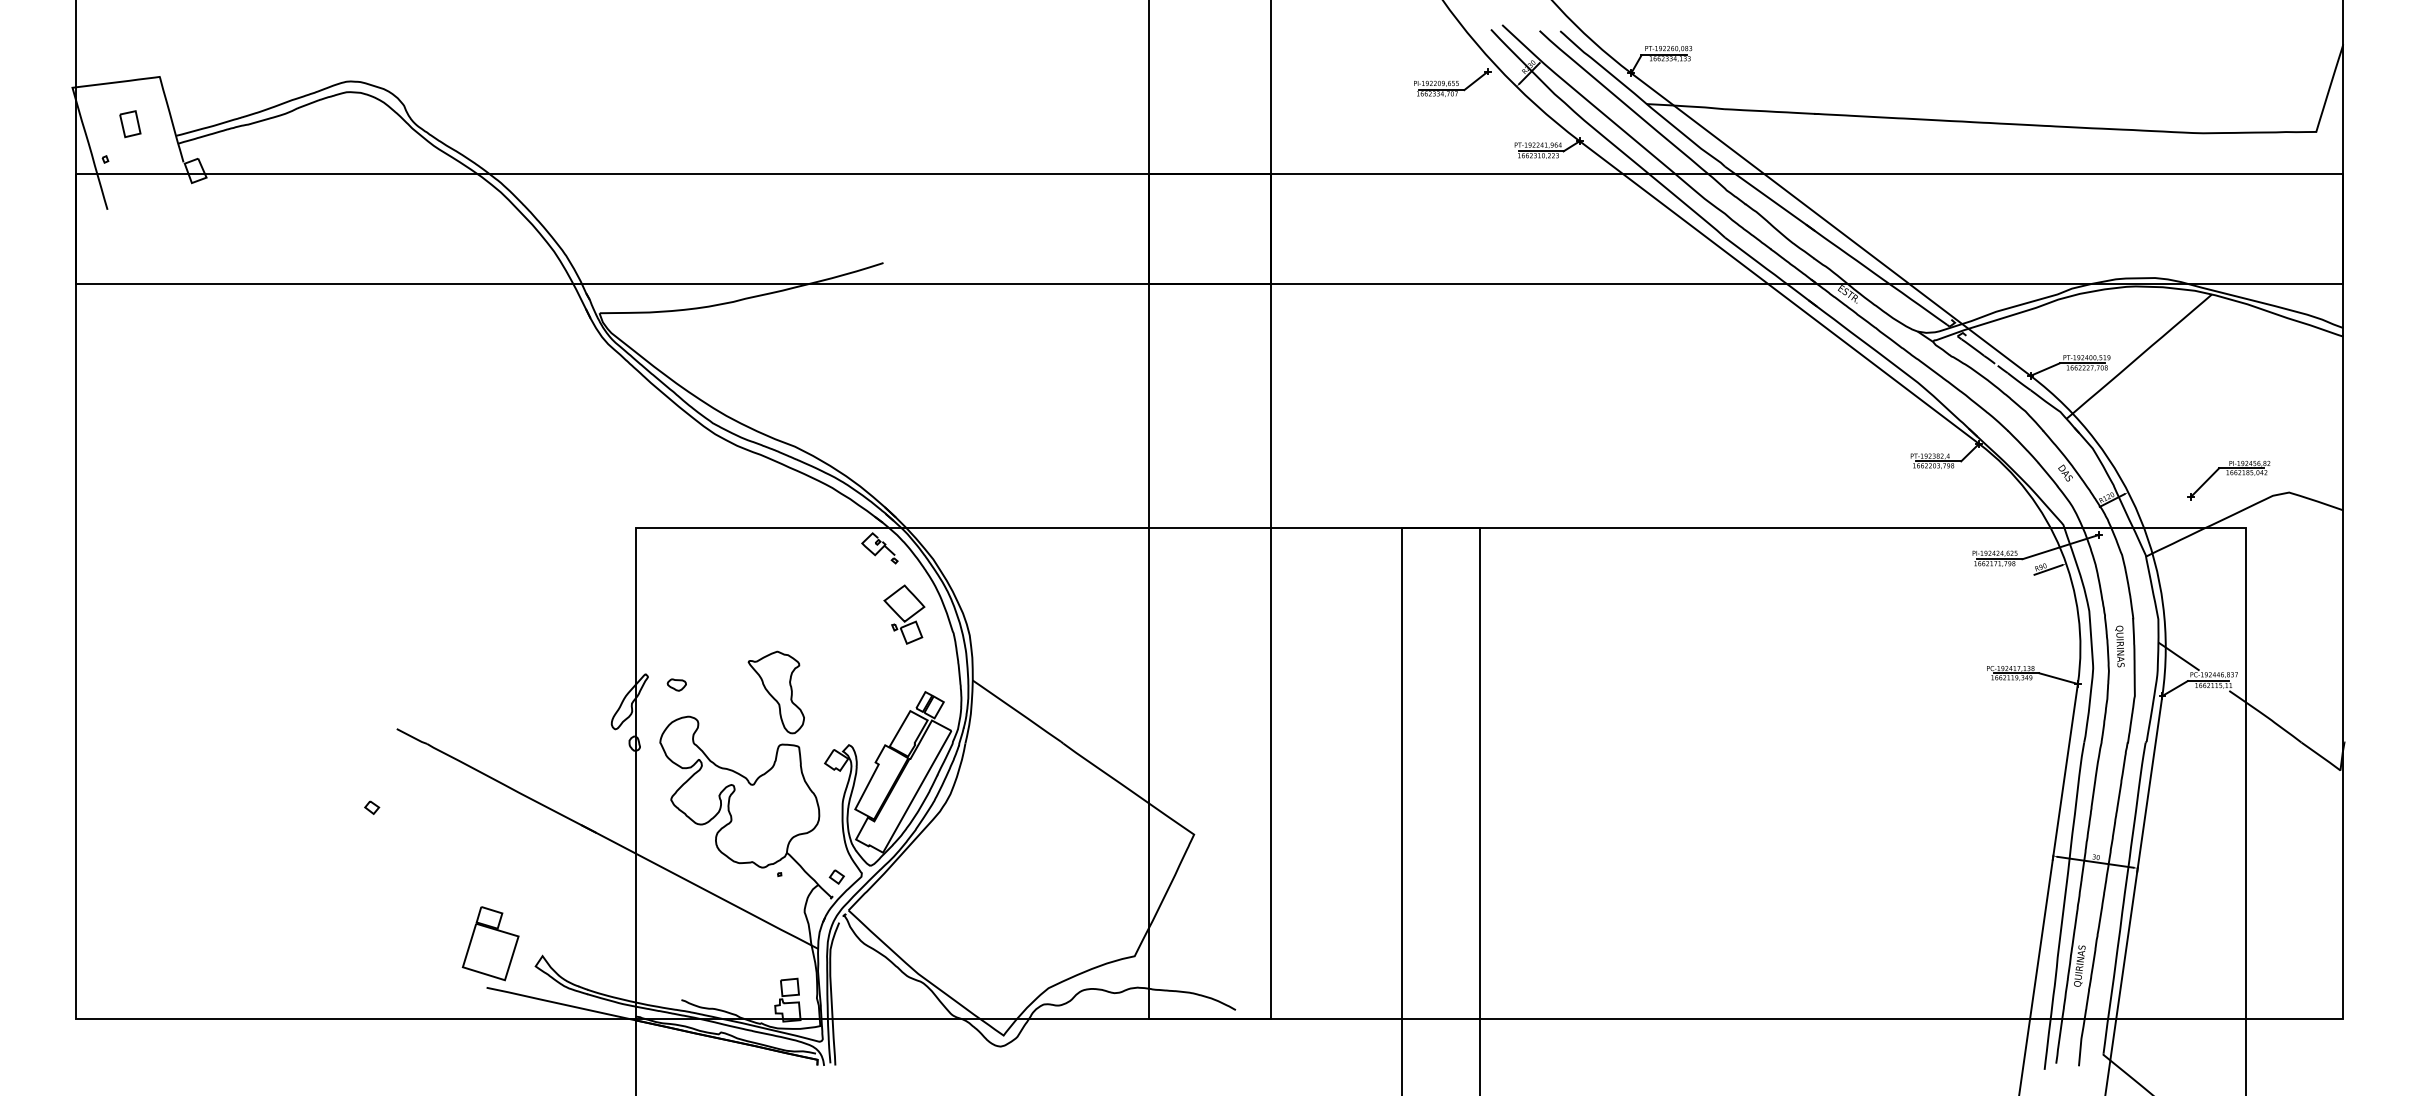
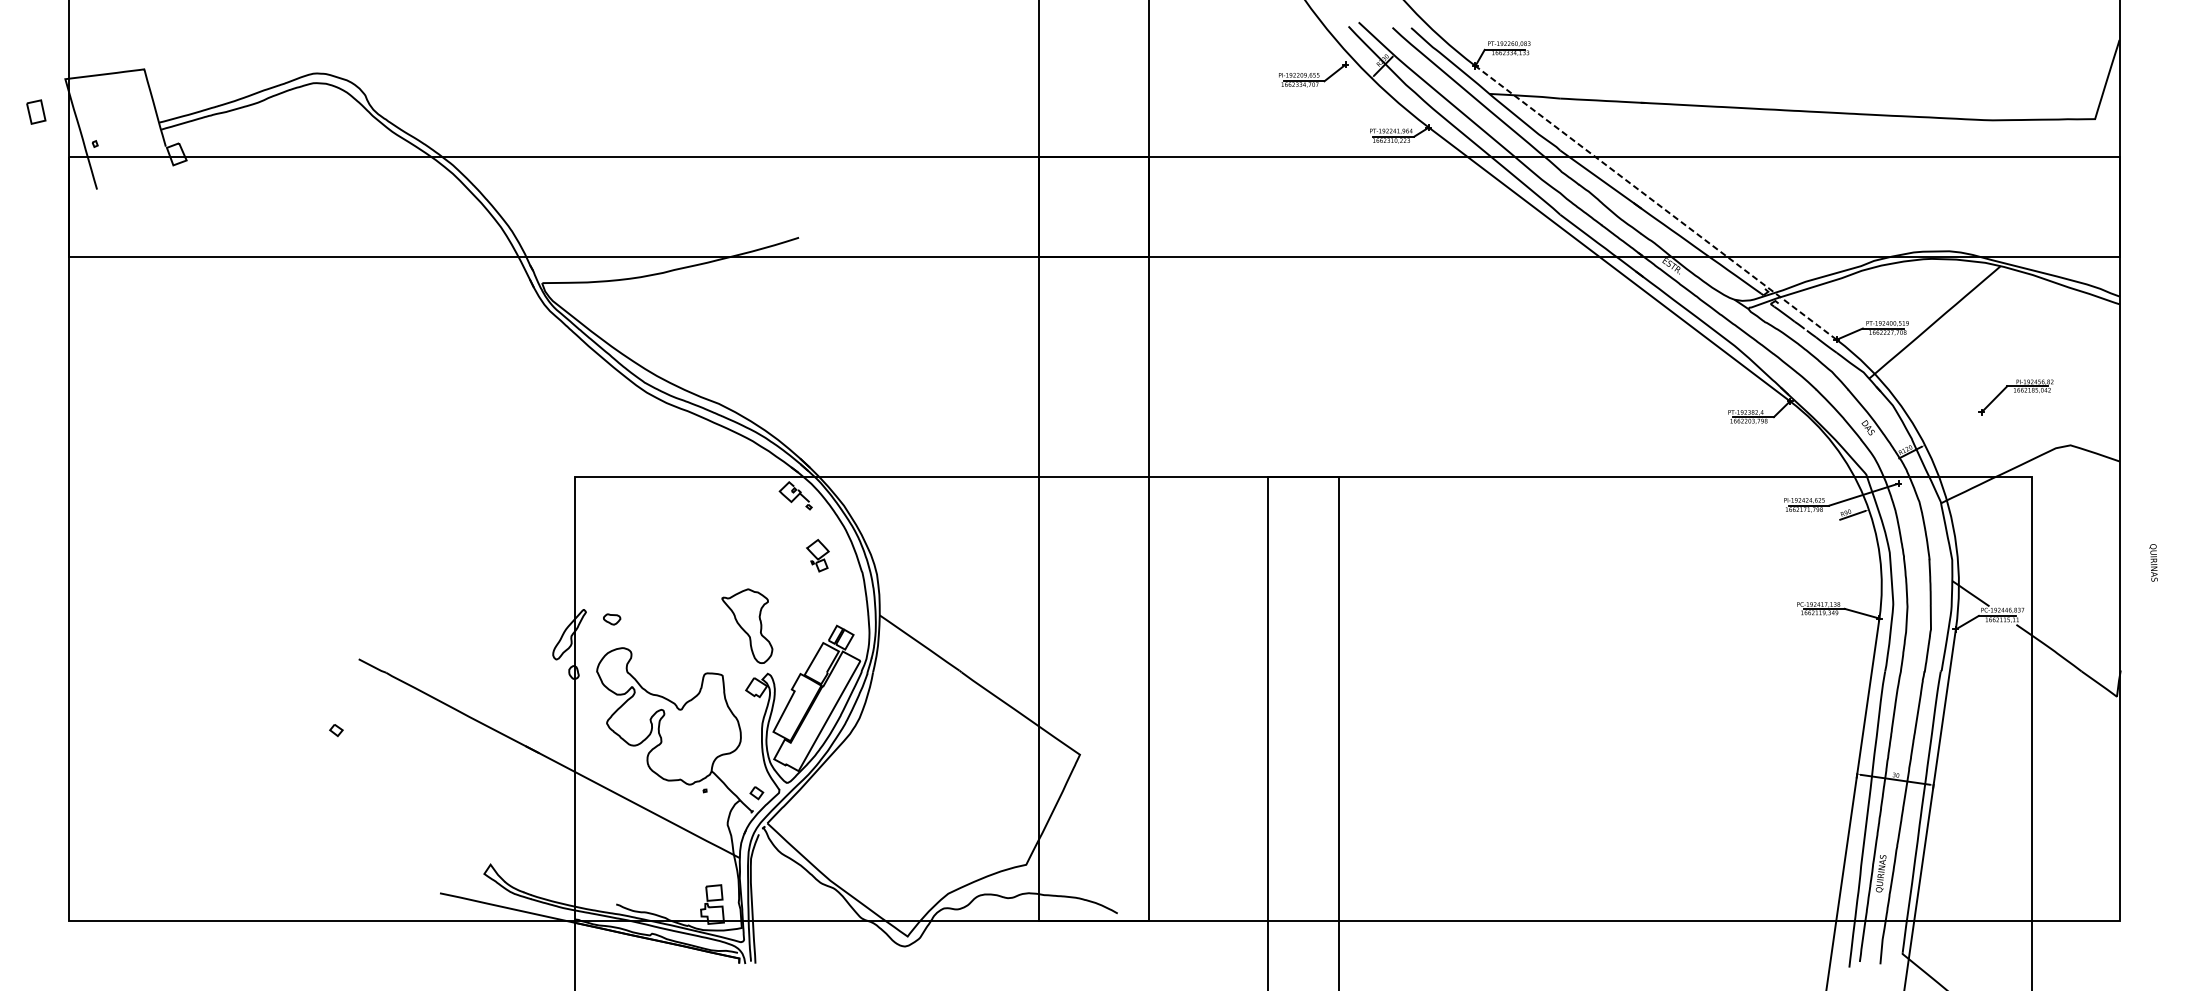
part: (130, 124) -> (36, 112), moved
line: (1830, 224) -> (1655, 202), solid -> dashed
part: (2228, 480) -> (2015, 397), moved
part: (904, 614) -> (818, 555), size x0.6
text: (2119, 646) -> (2153, 562), moved
part: (775, 692) -> (746, 626), moved
part: (490, 943) -> (443, 853), removed

